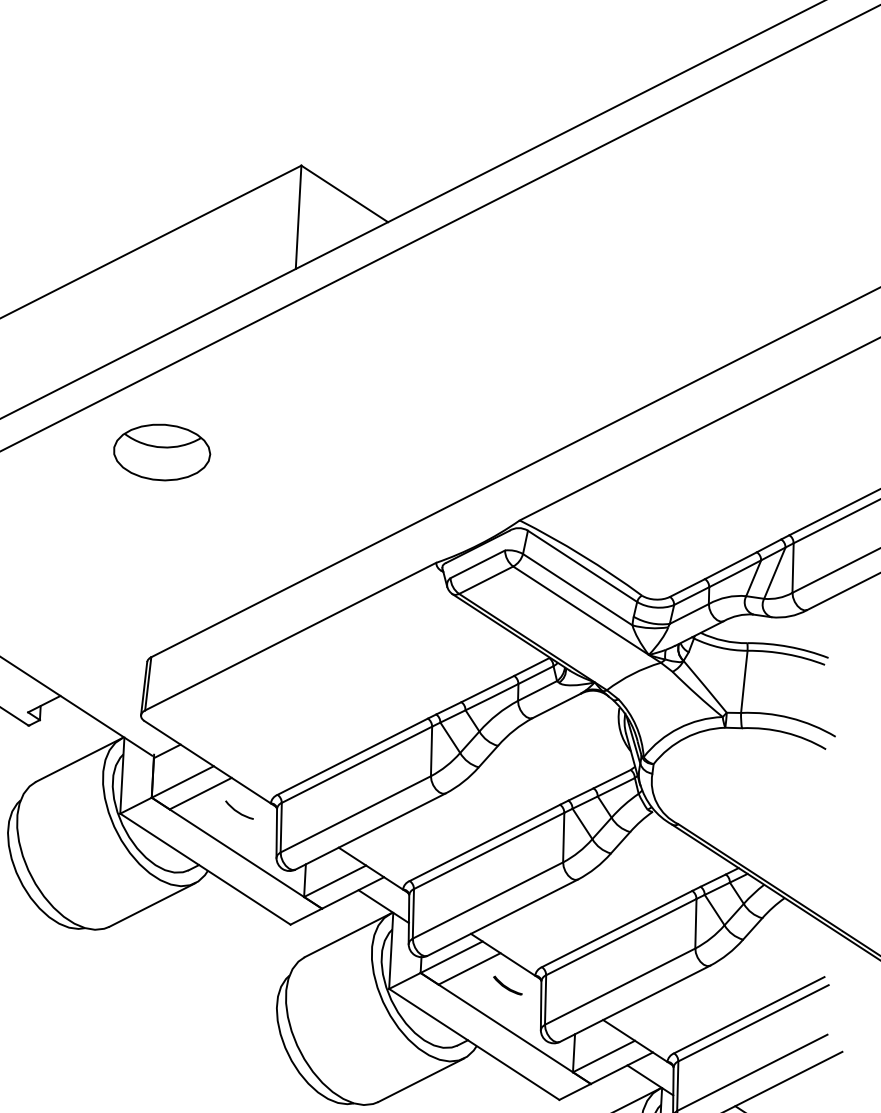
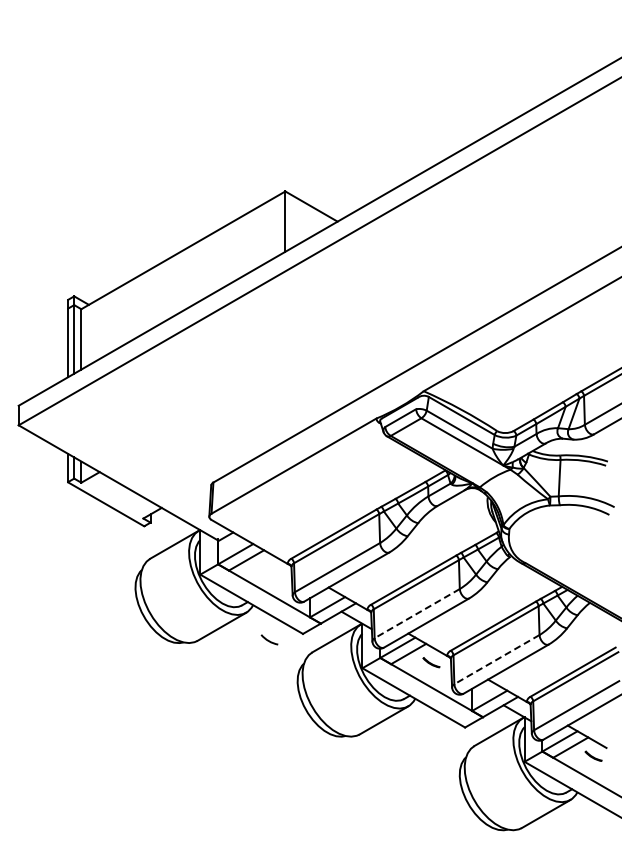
part: (162, 451) -> (213, 362), removed
arc: (237, 809) -> (268, 639), moved
line: (486, 900) -> (416, 613), solid -> dashed
line: (619, 986) -> (496, 659), solid -> dashed

